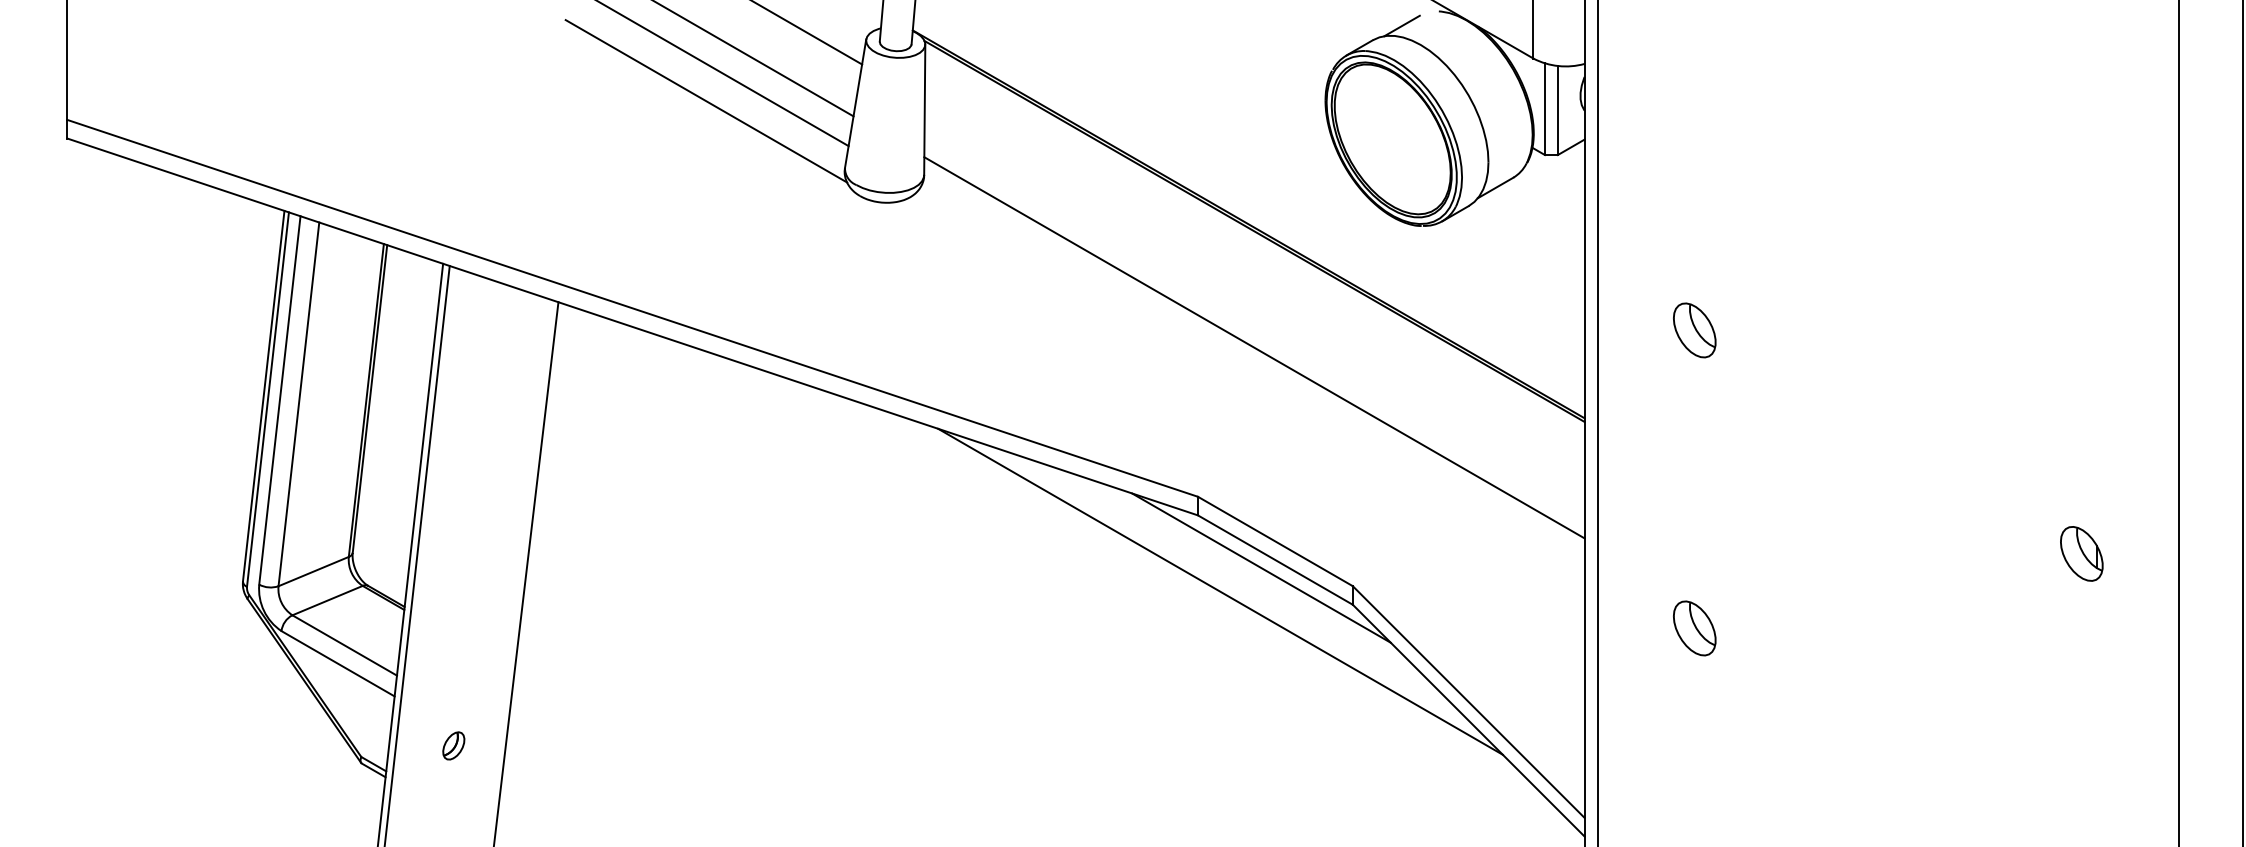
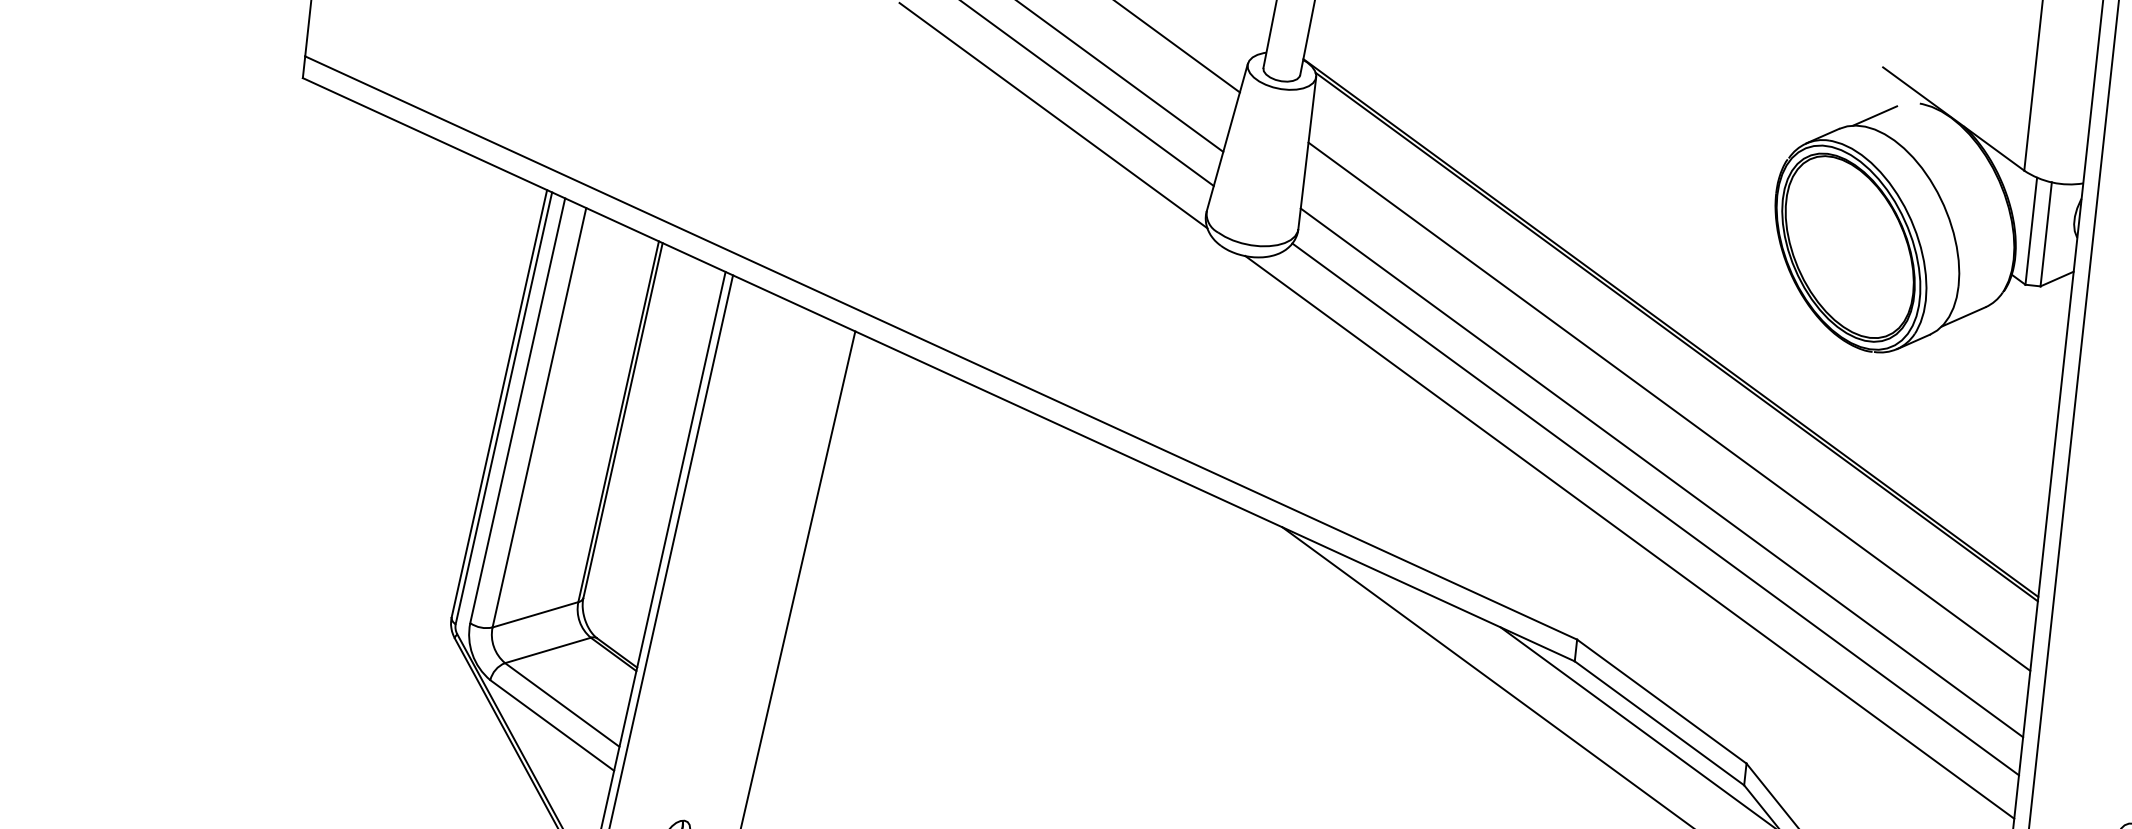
line: (1254, 290) -> (1669, 406), added
line: (1252, 379) -> (1655, 509), added
line: (1232, 405) -> (1628, 537), added

